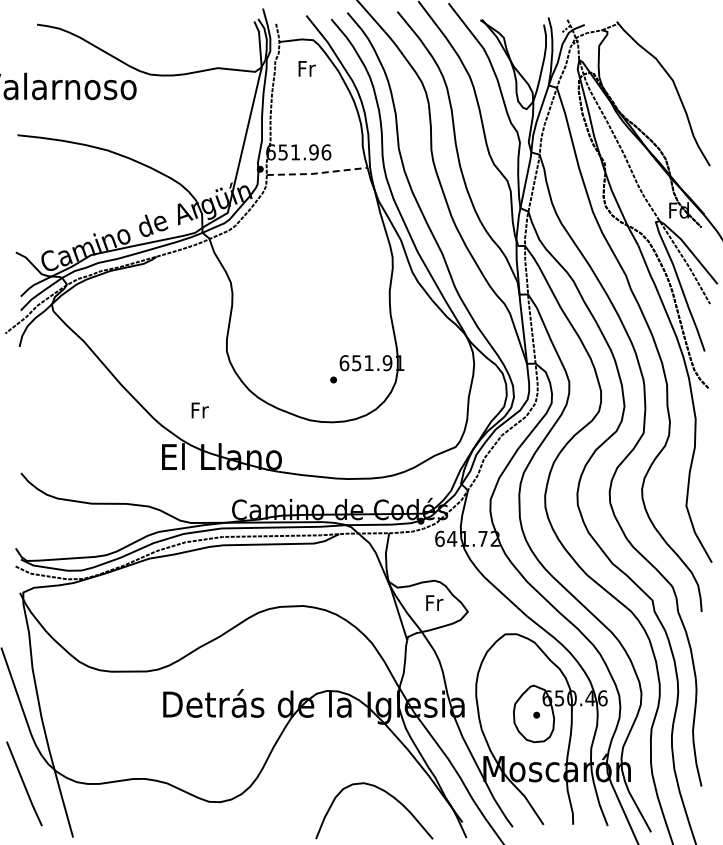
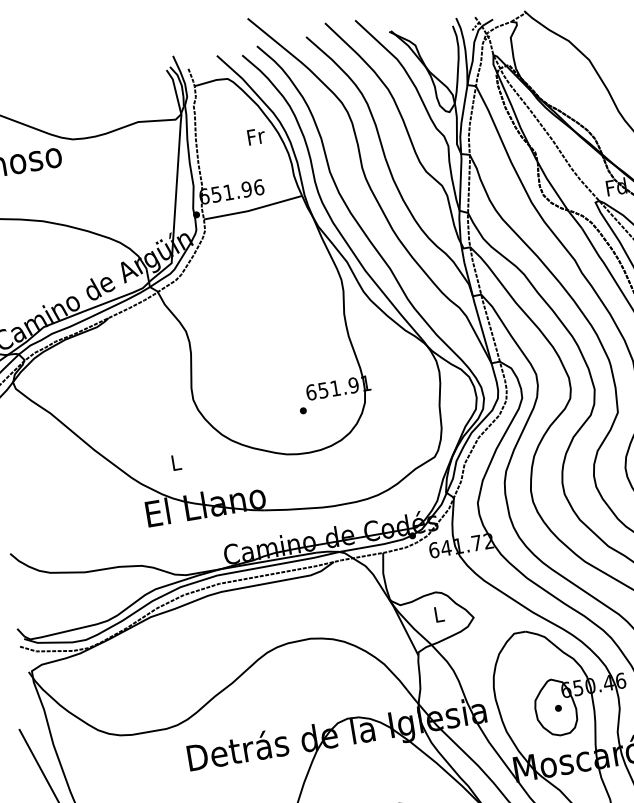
text: (306, 68) -> (255, 136), moved
line: (317, 173) -> (253, 209), dashed -> solid
text: (199, 410) -> (176, 462), Fr -> L
text: (434, 602) -> (439, 613), Fr -> L

